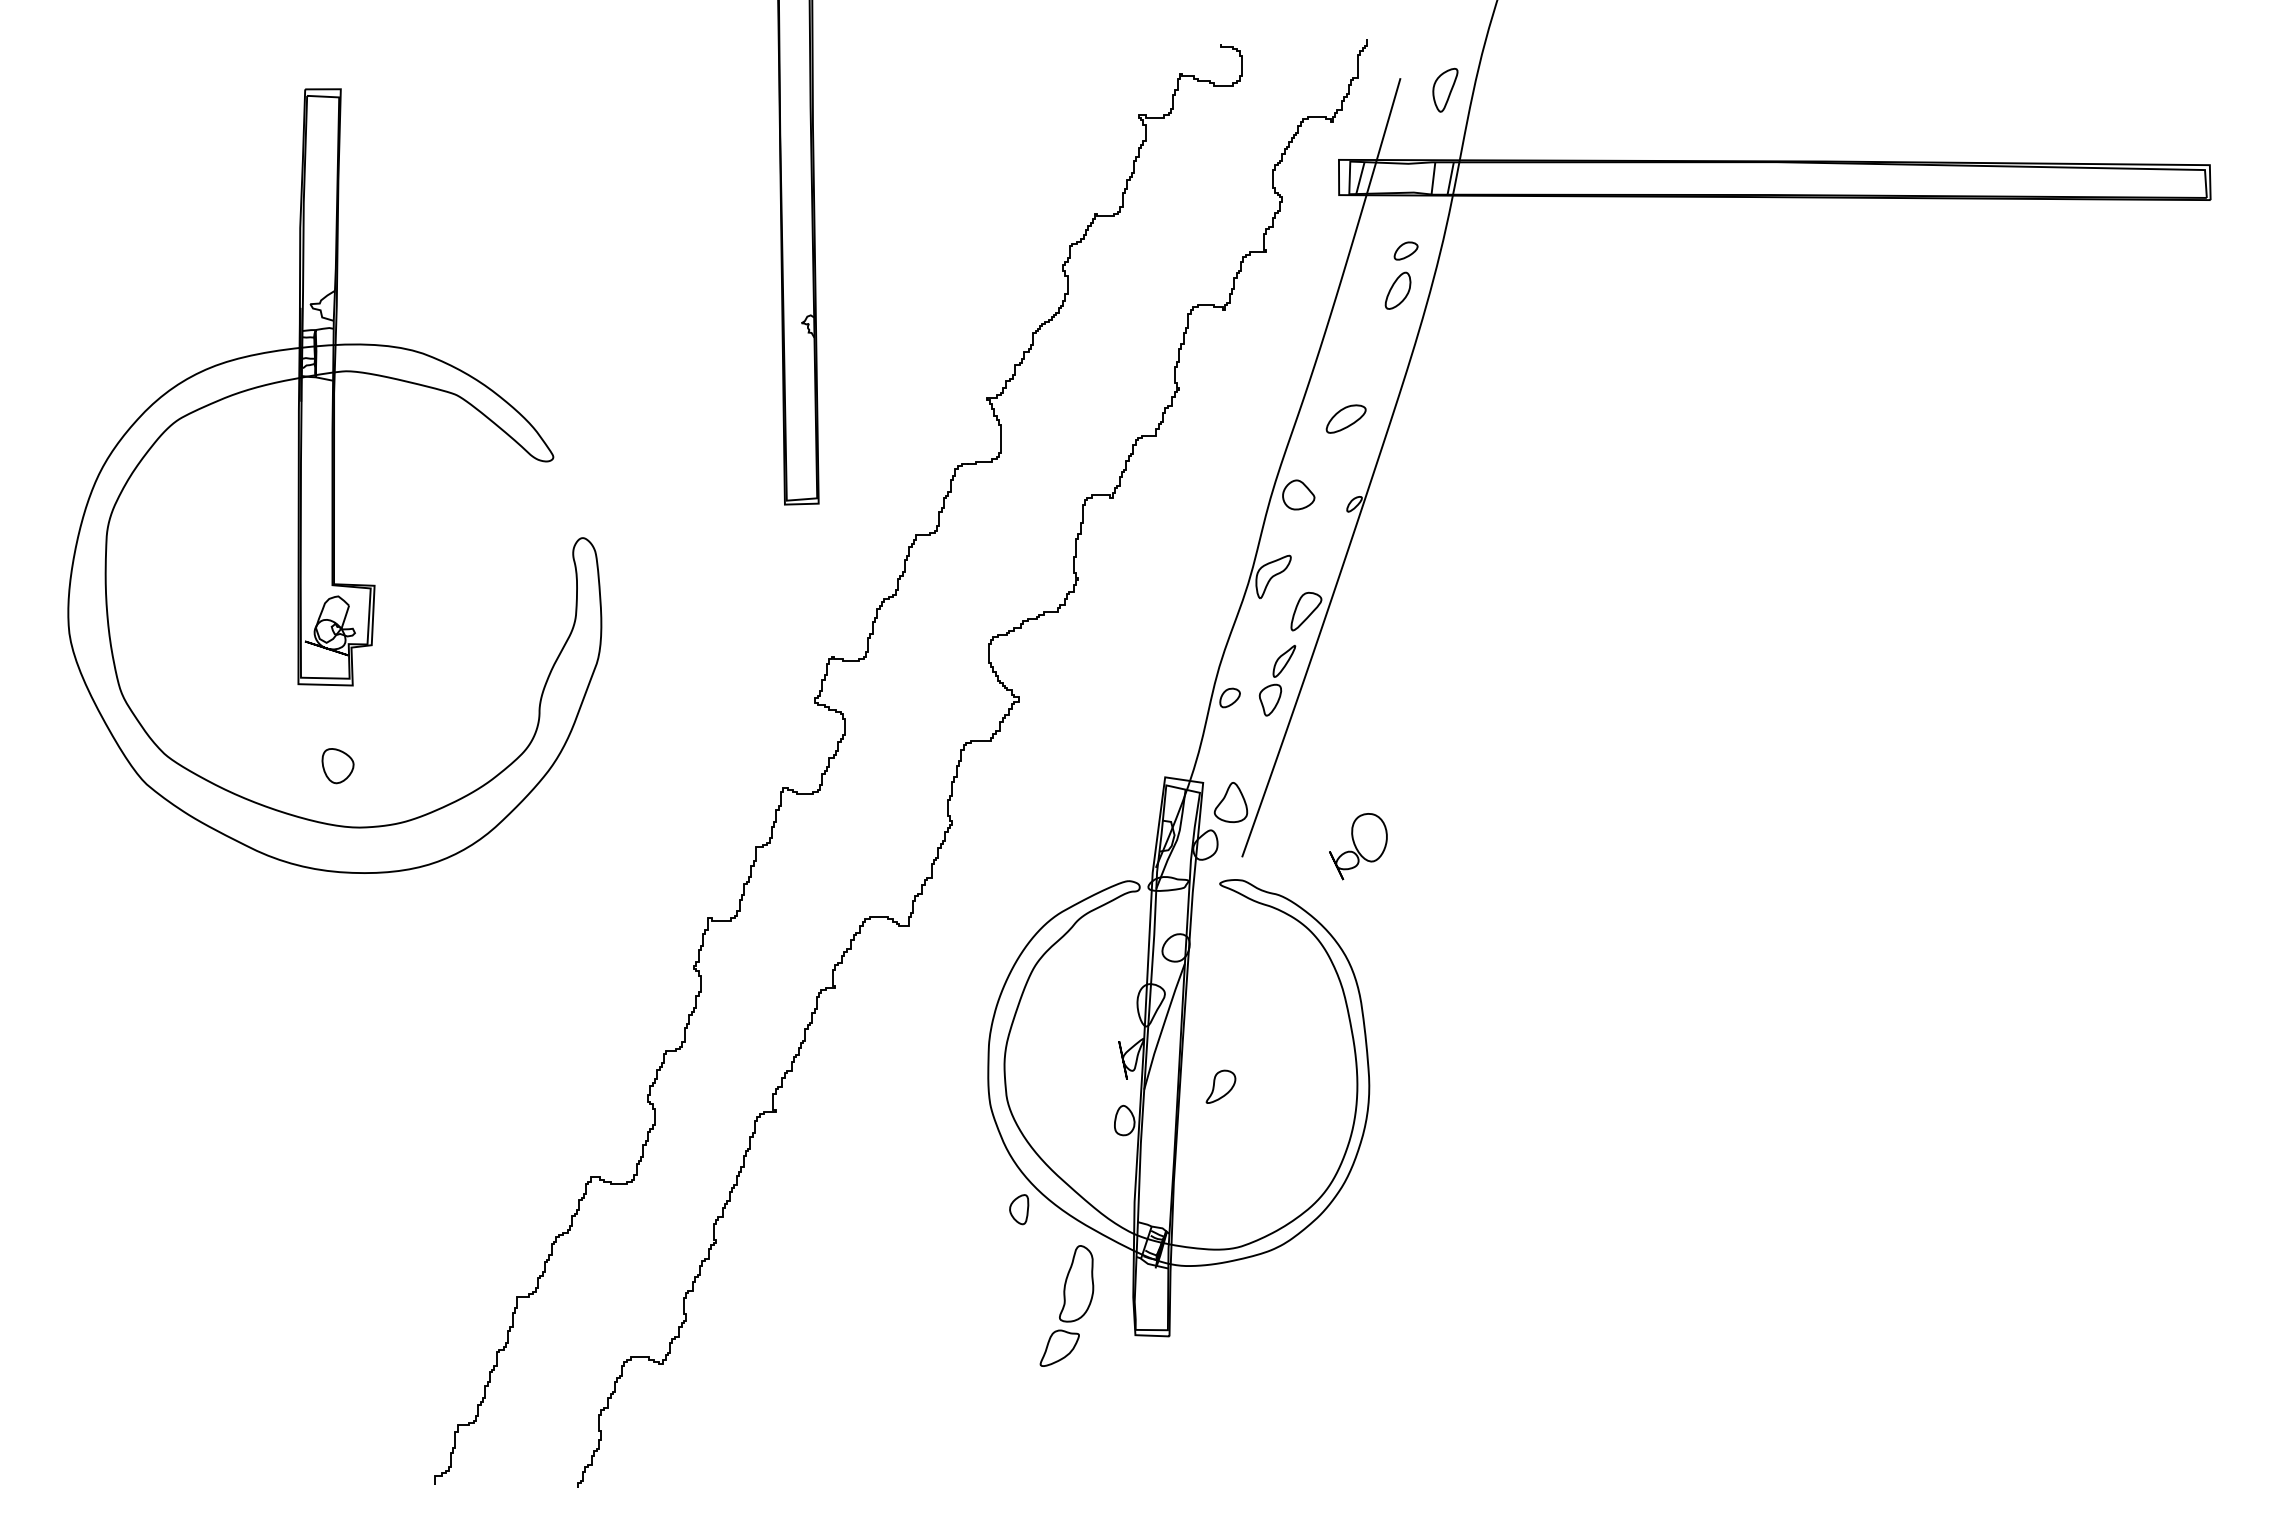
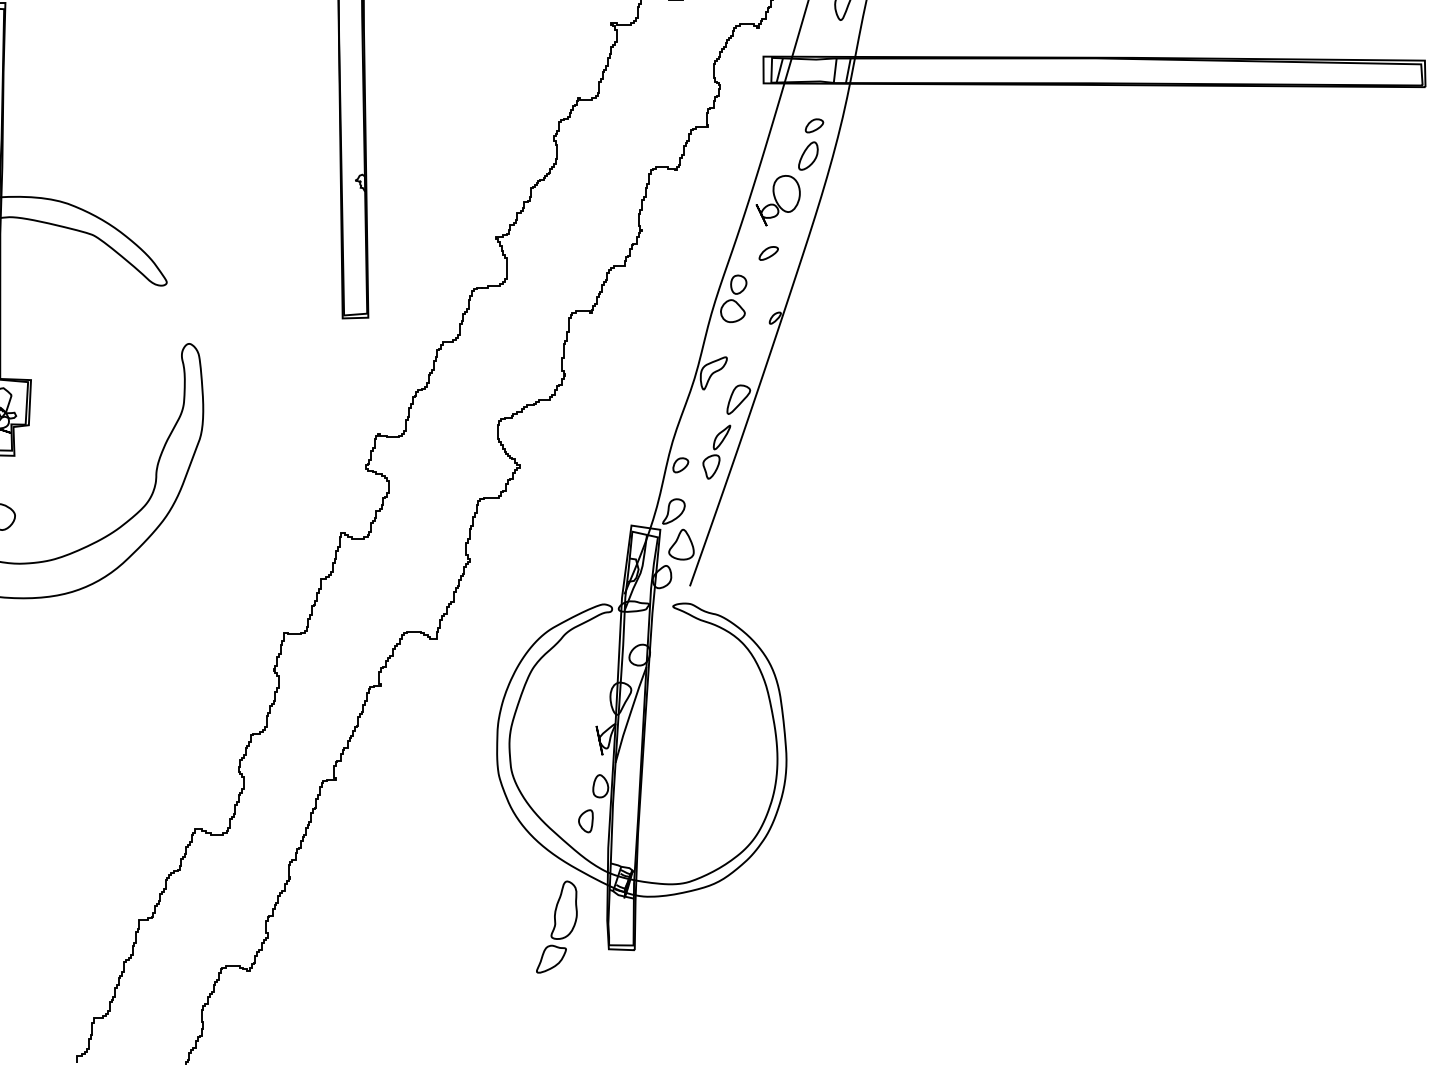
part: (1345, 418) -> (768, 253), size x0.62
part: (1306, 460) -> (738, 284), added
part: (1358, 846) -> (778, 200), moved
part: (1220, 1086) -> (673, 511), moved
part: (1019, 1209) -> (586, 821), moved

